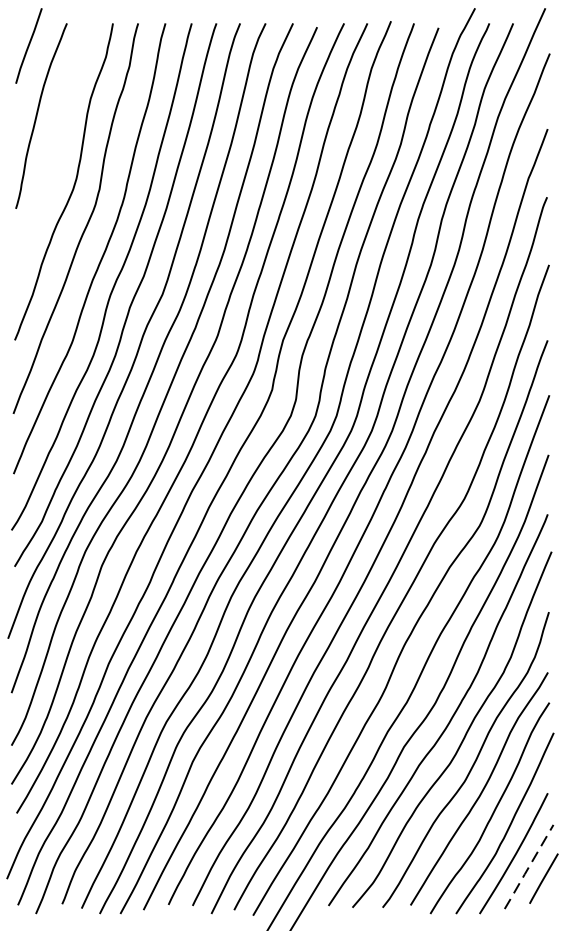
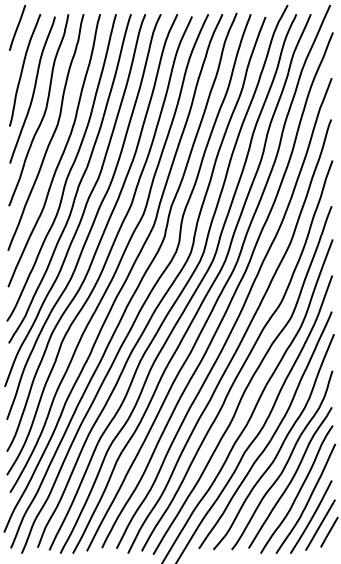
curve: (55, 147) -> (33, 89), added
line: (527, 869) -> (319, 526), dashed -> solid

